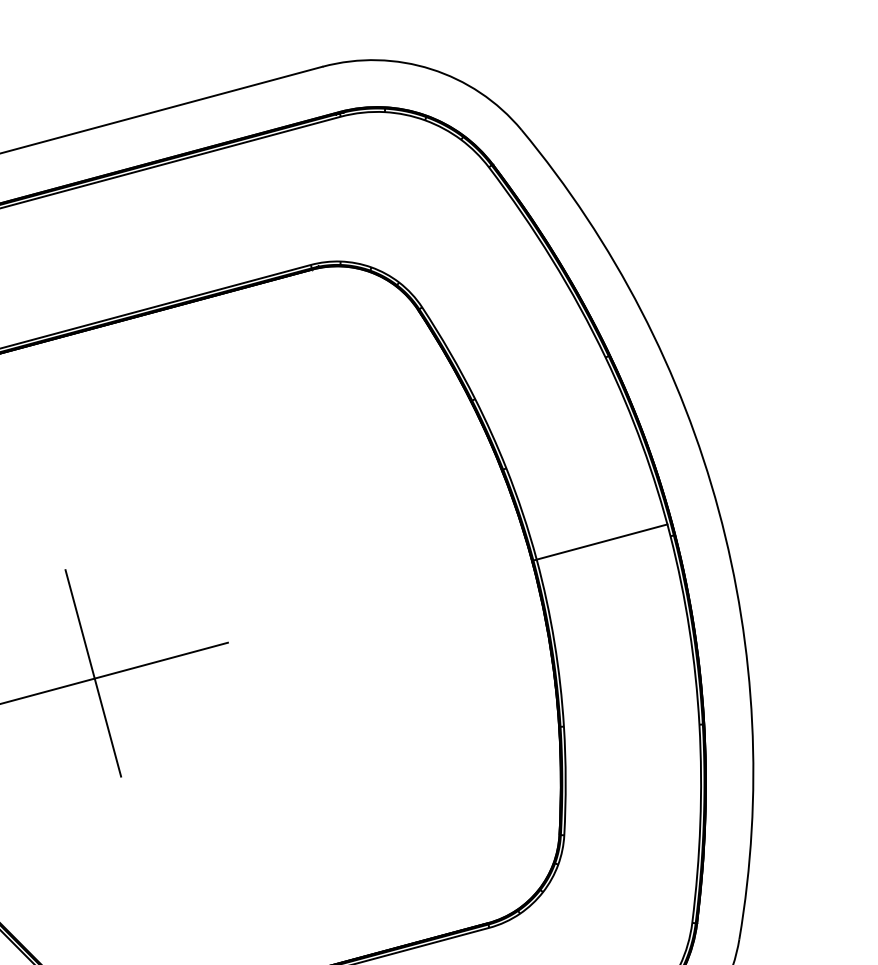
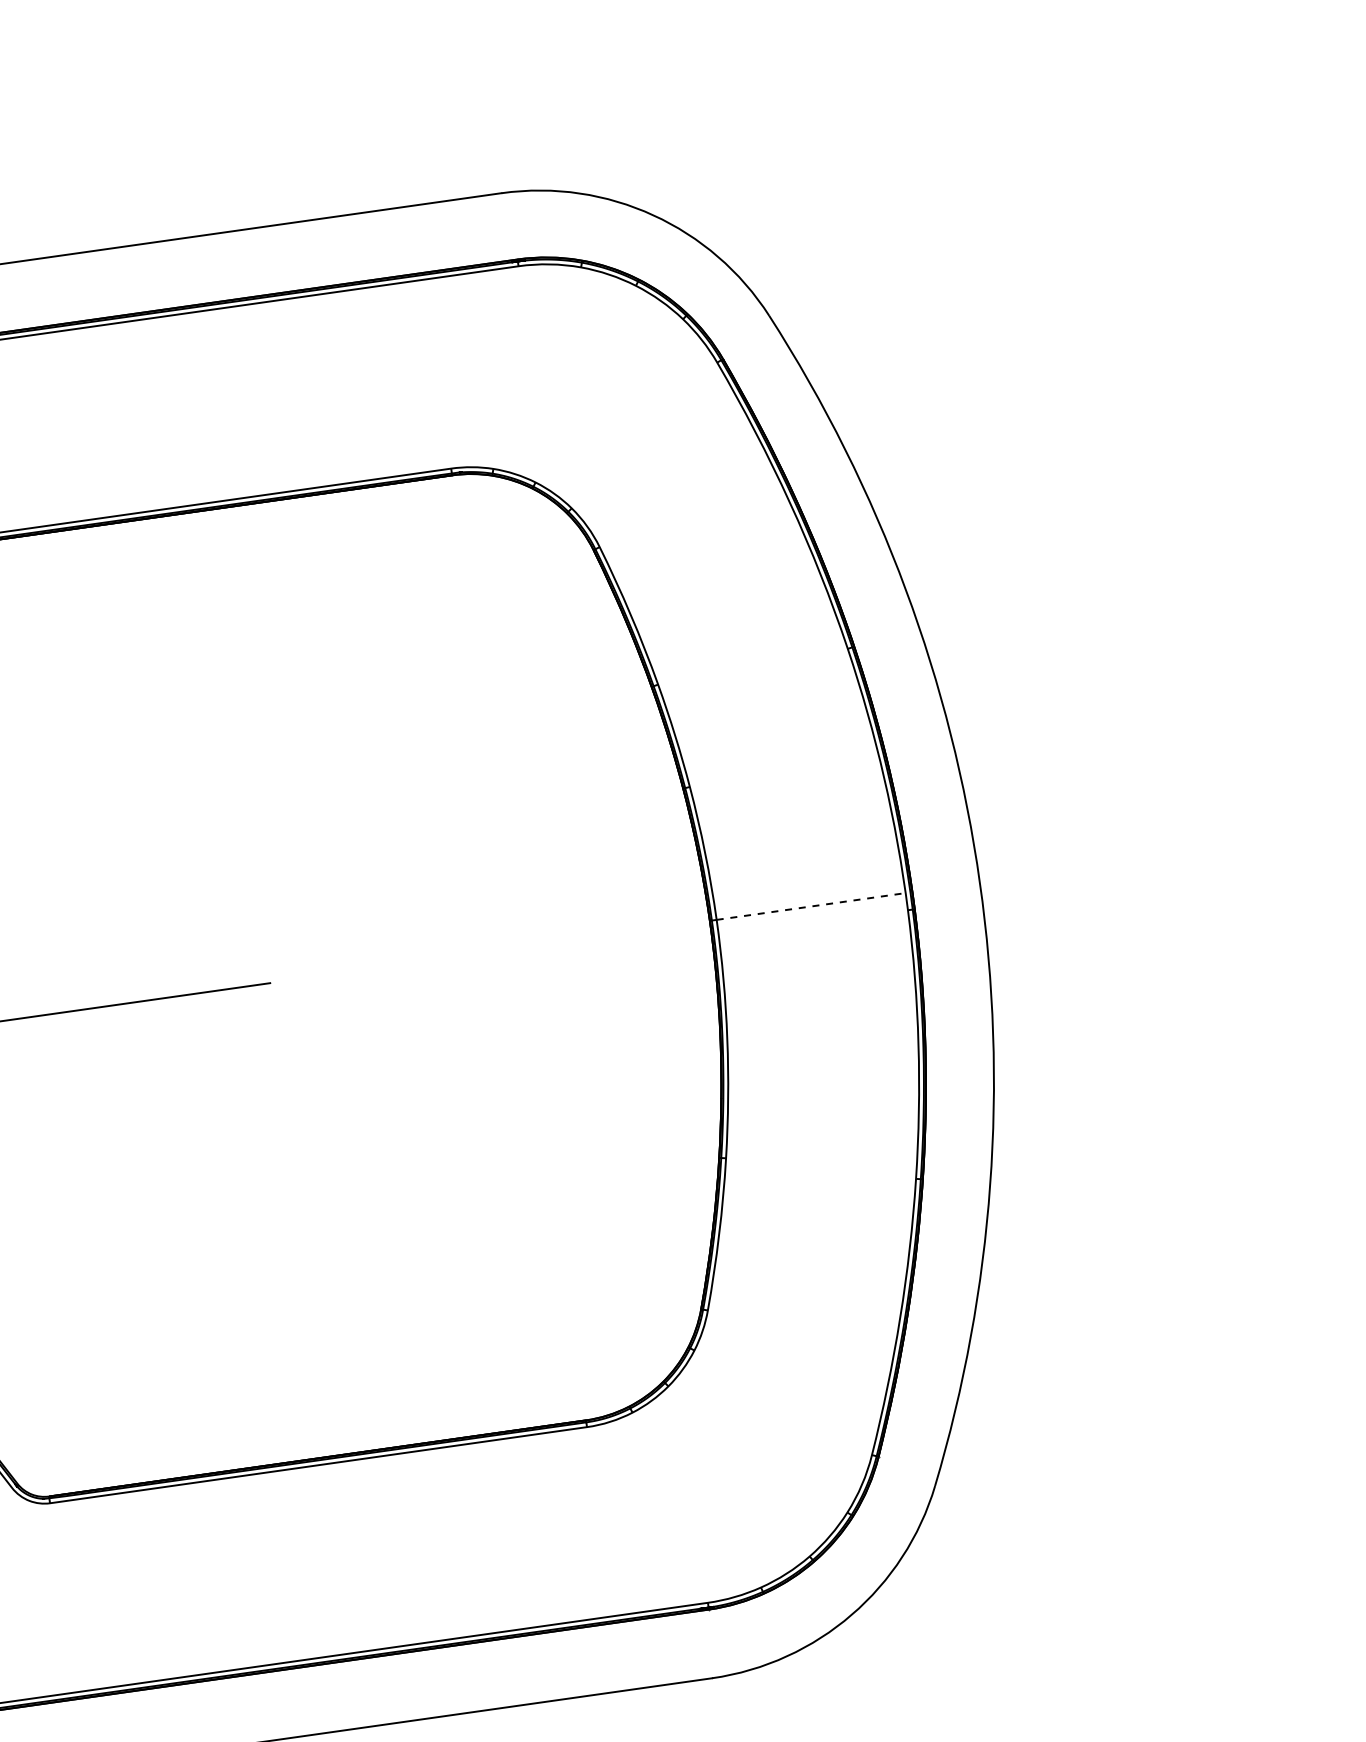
line: (602, 542) -> (811, 906), solid -> dashed
line: (93, 673) -> (76, 1002), removed

